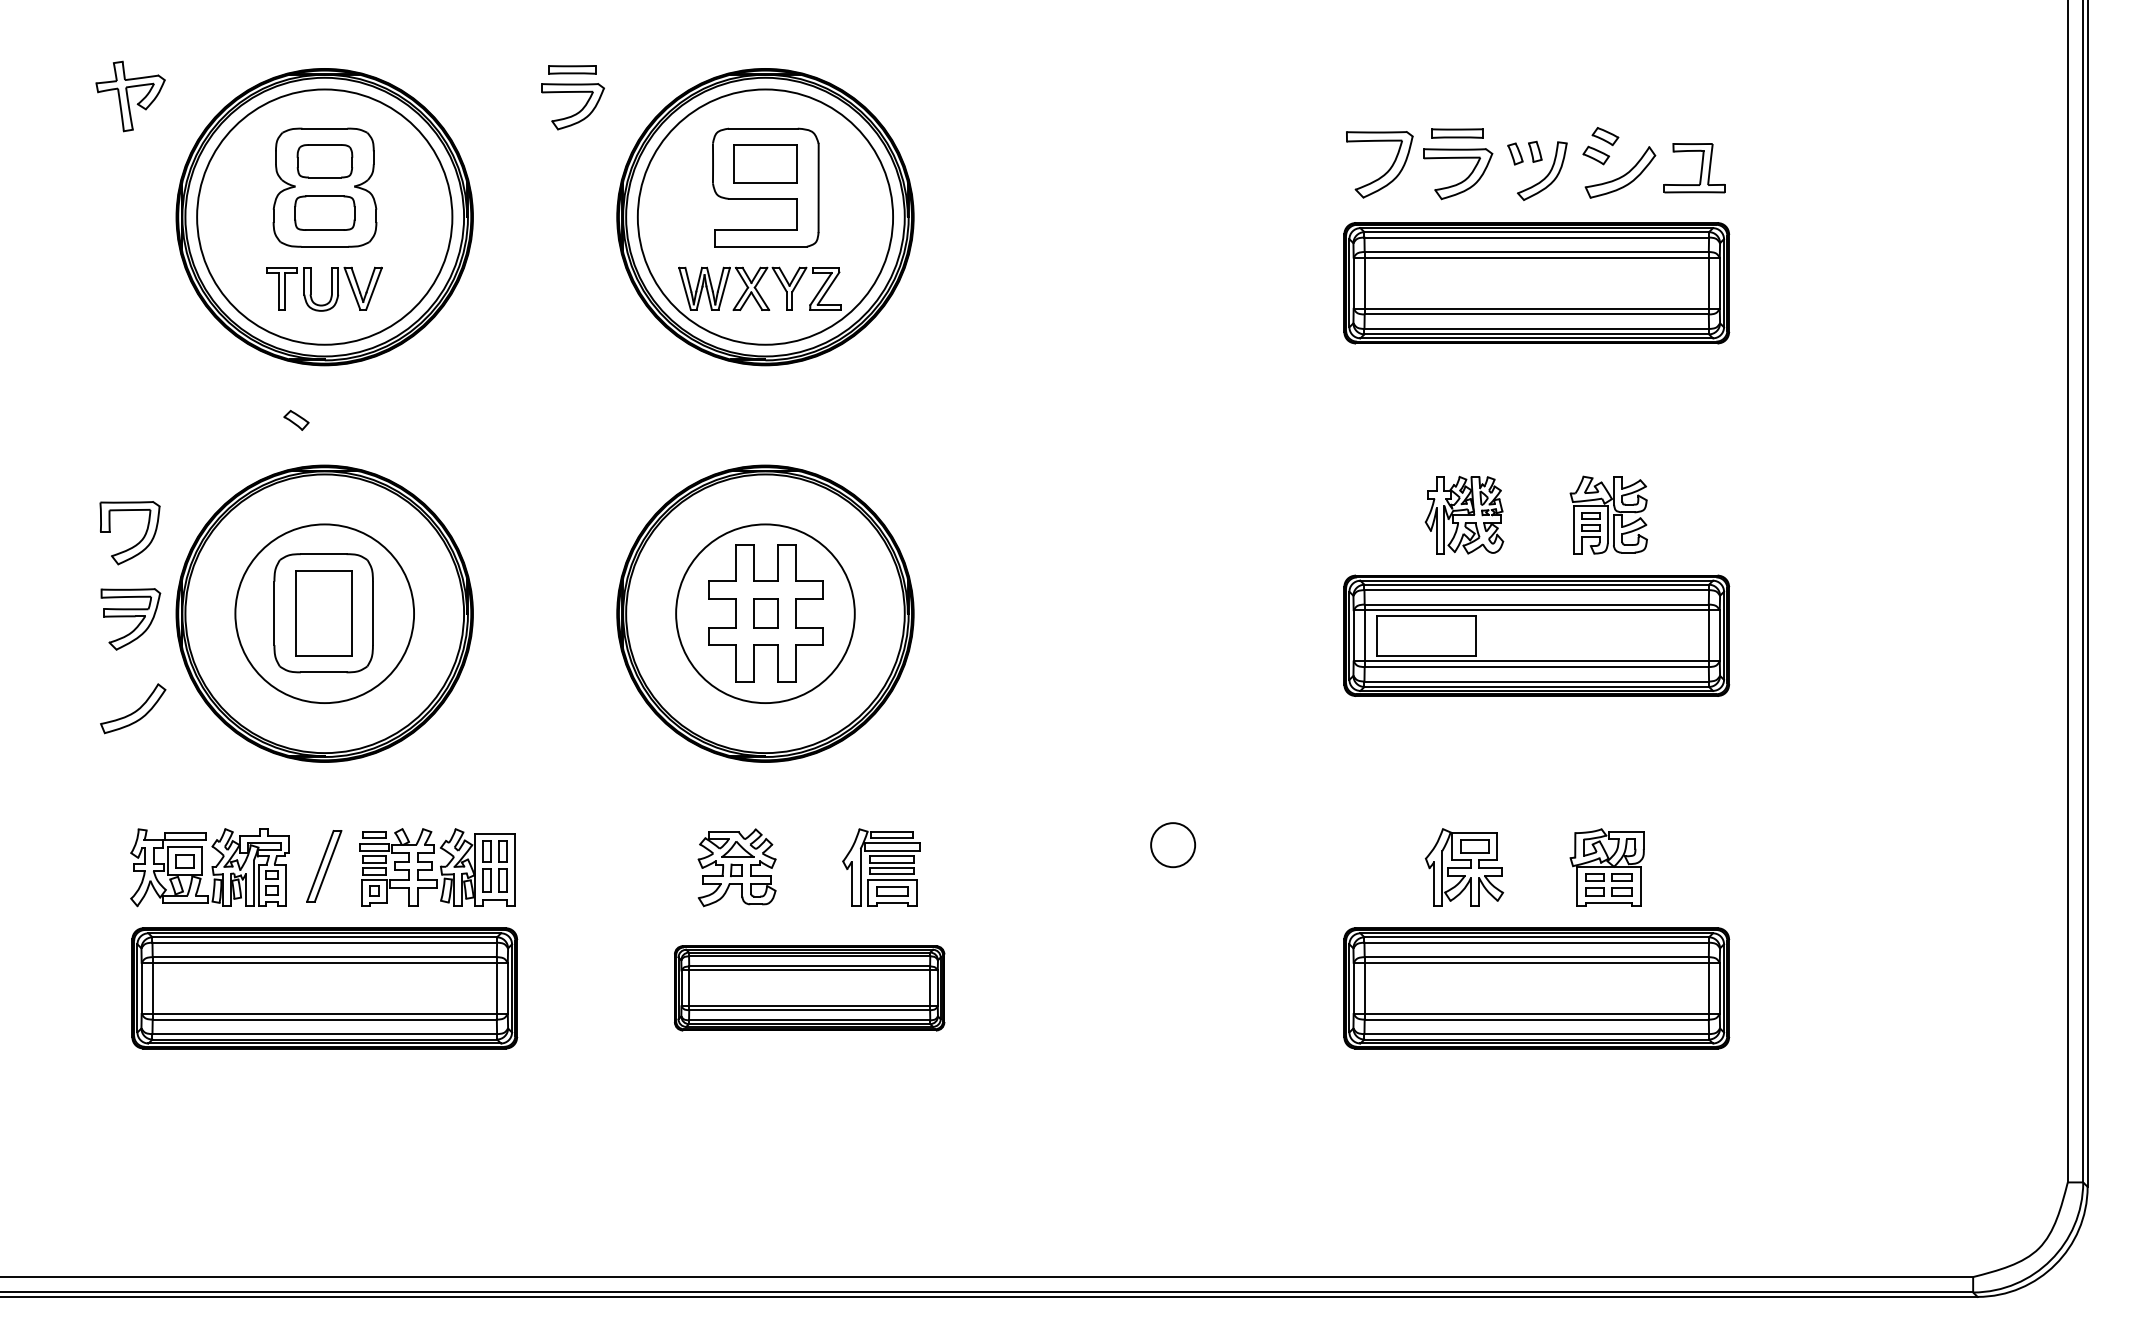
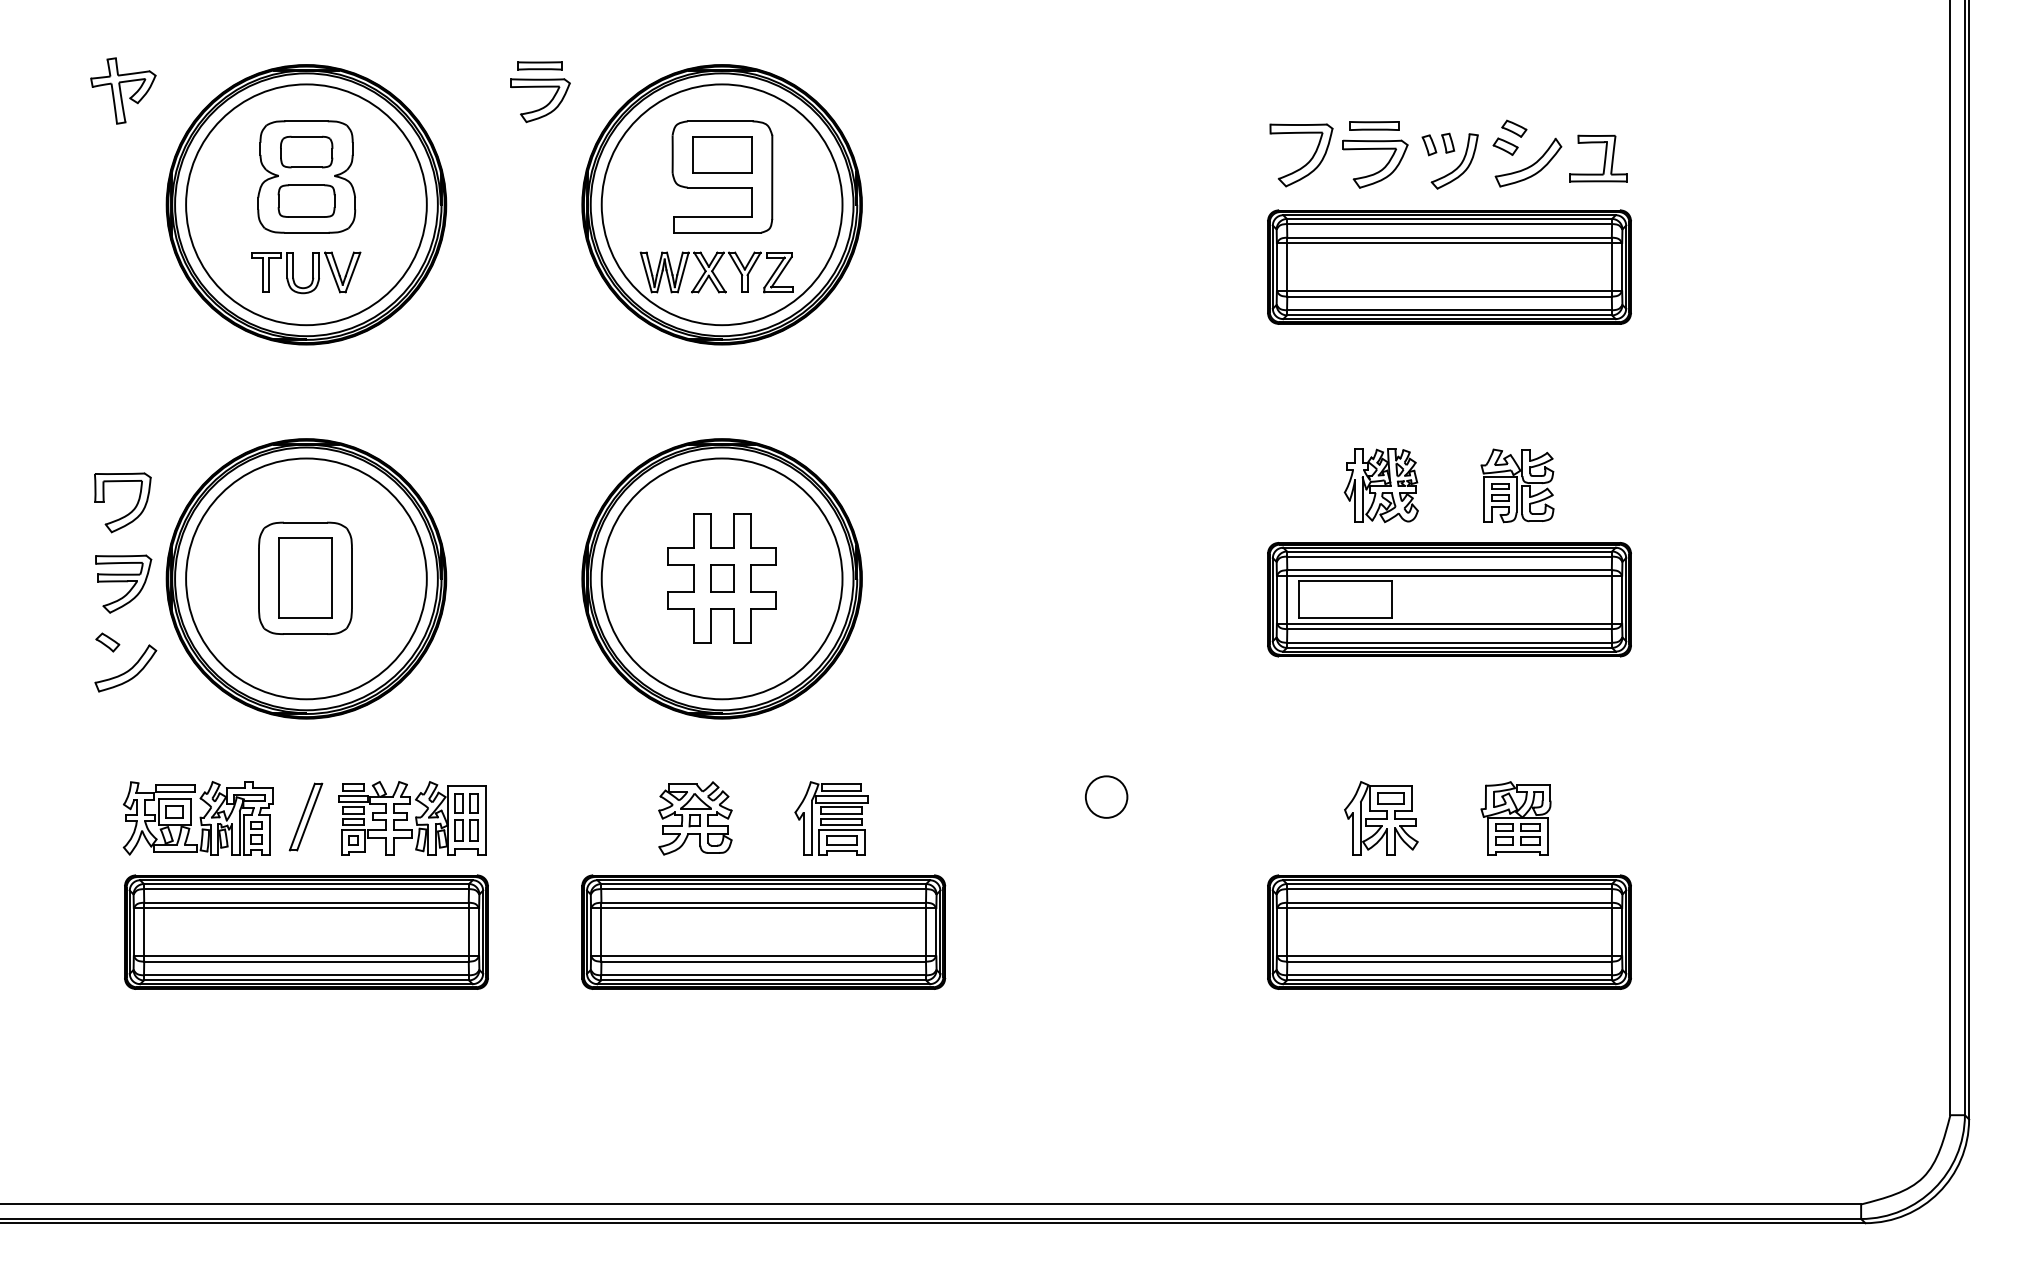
part: (296, 420) -> (107, 642), moved
circle: (324, 613) -> (306, 578), size x1.43
circle: (764, 613) -> (721, 578), size x1.43
part: (809, 987) -> (763, 931), size x1.43

